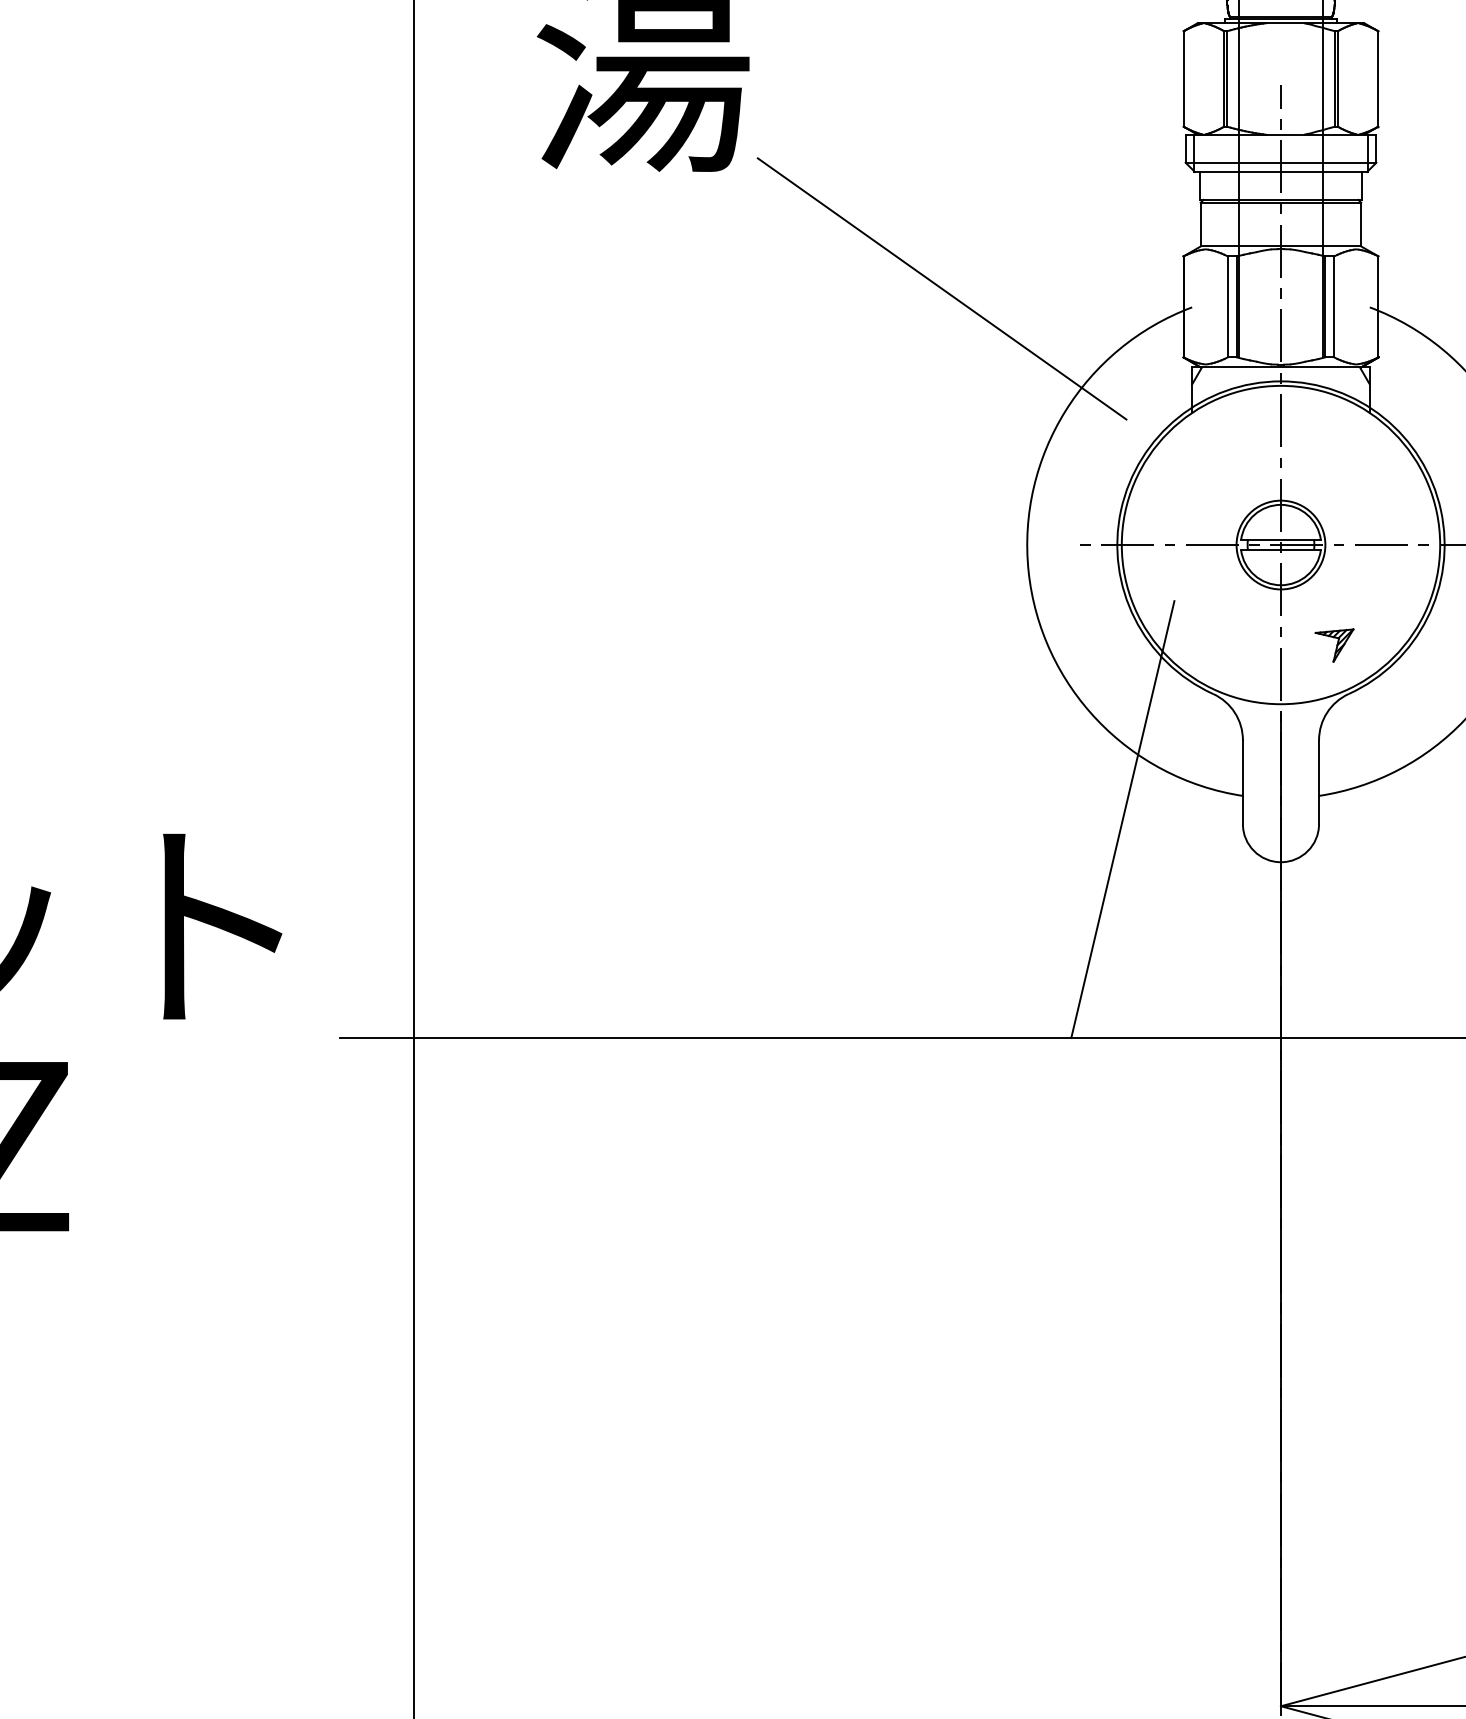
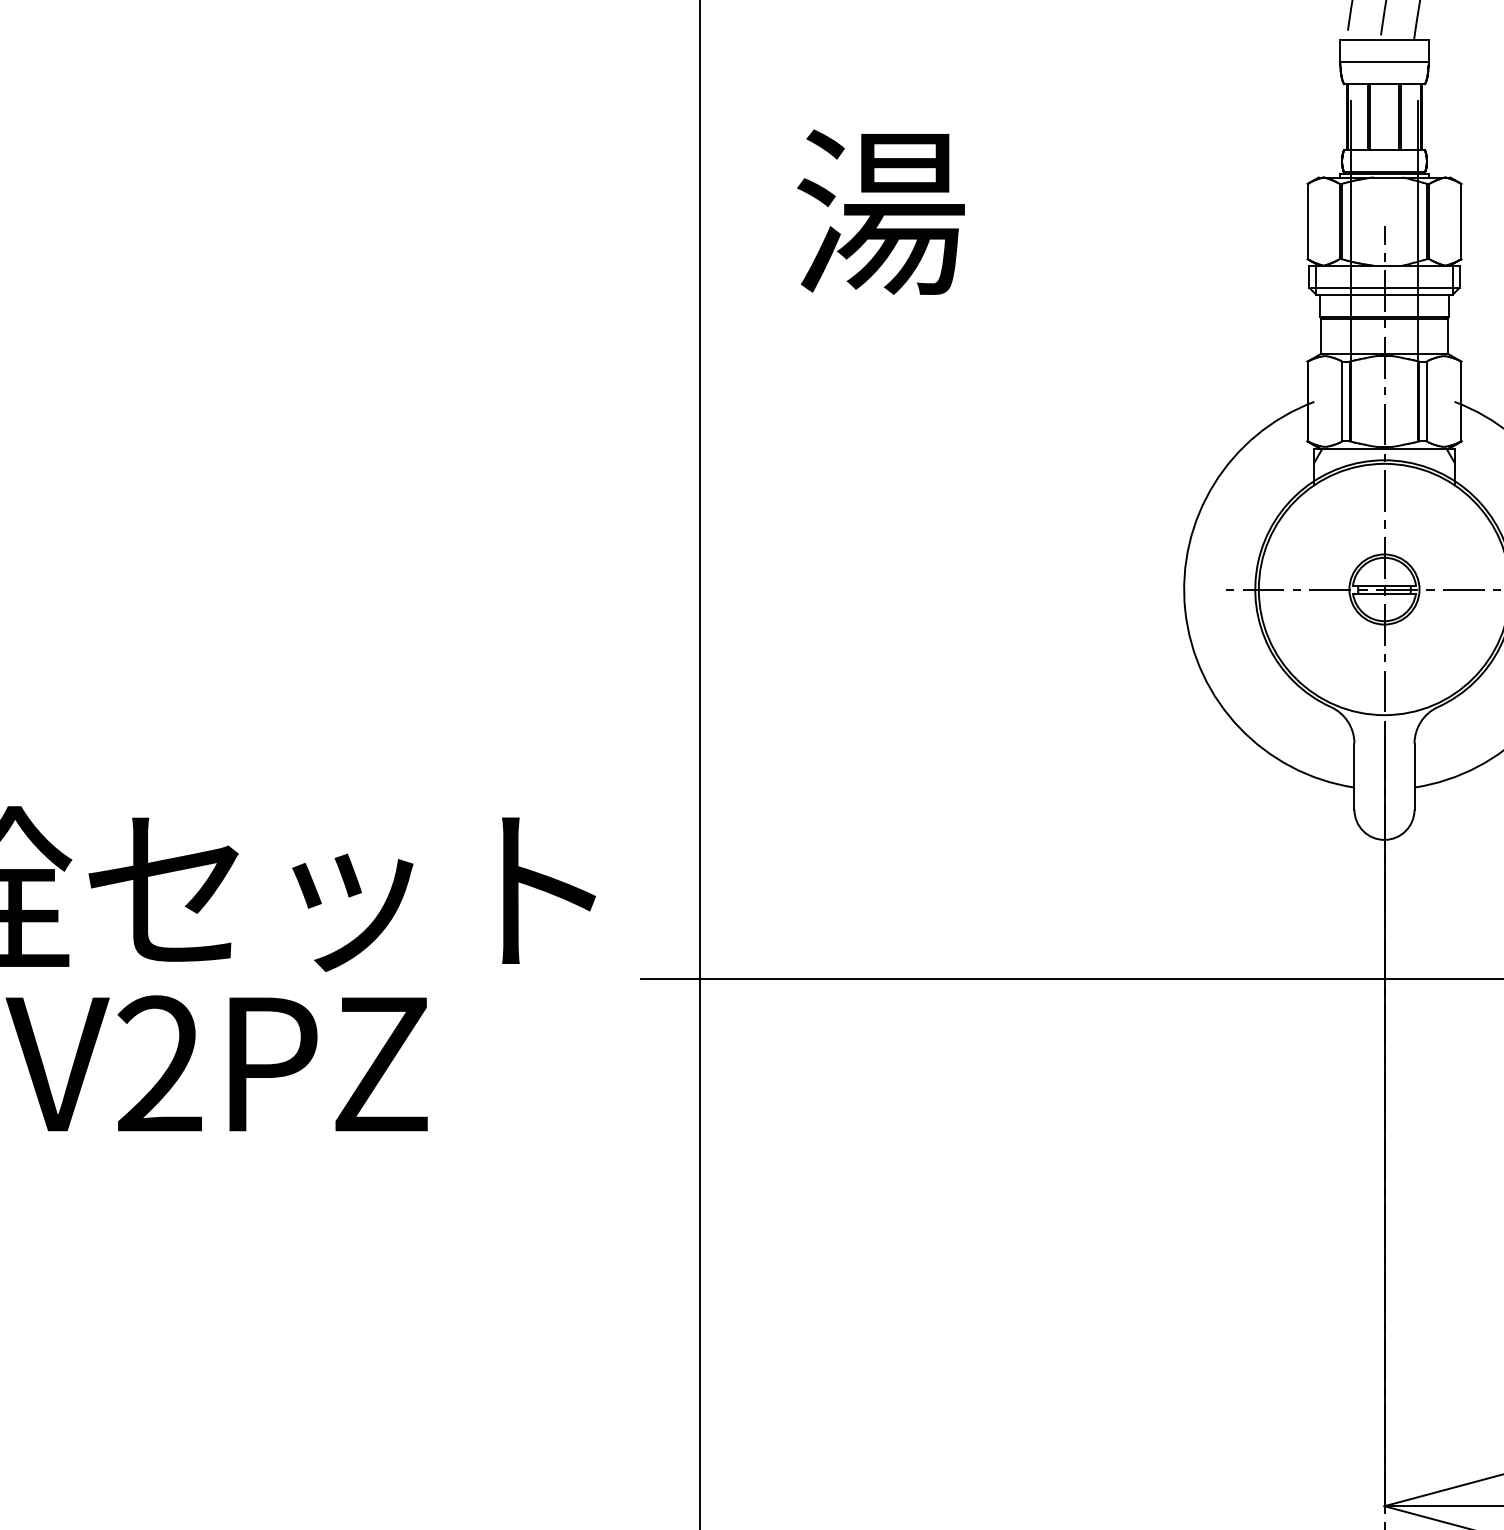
line: (941, 289) -> (1116, 387), removed
part: (1334, 645) -> (1426, 668), removed
line: (1122, 818) -> (1259, 805), removed

